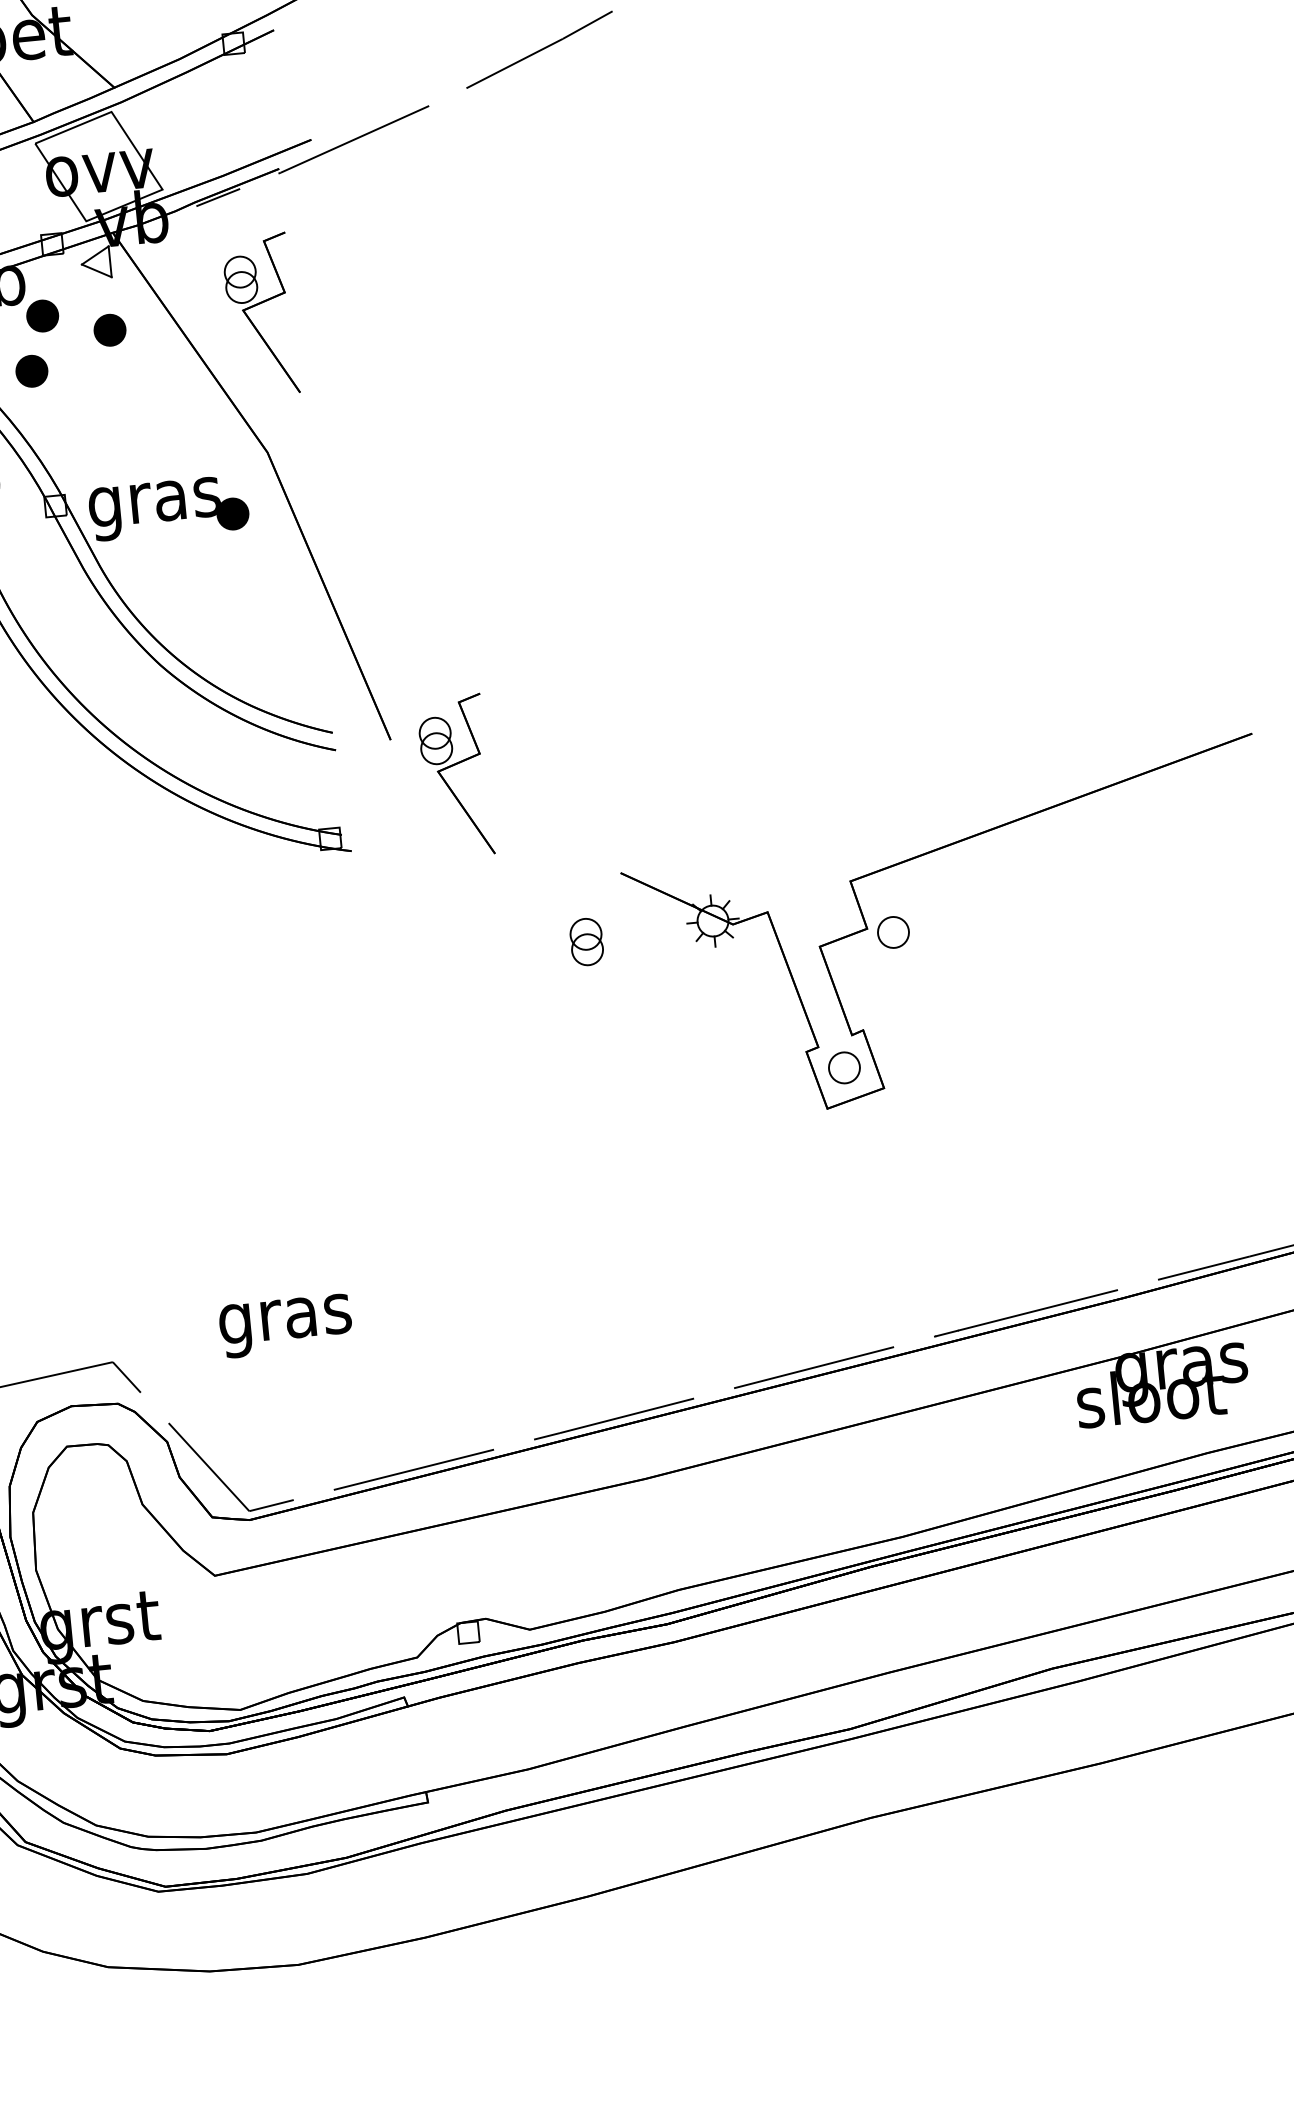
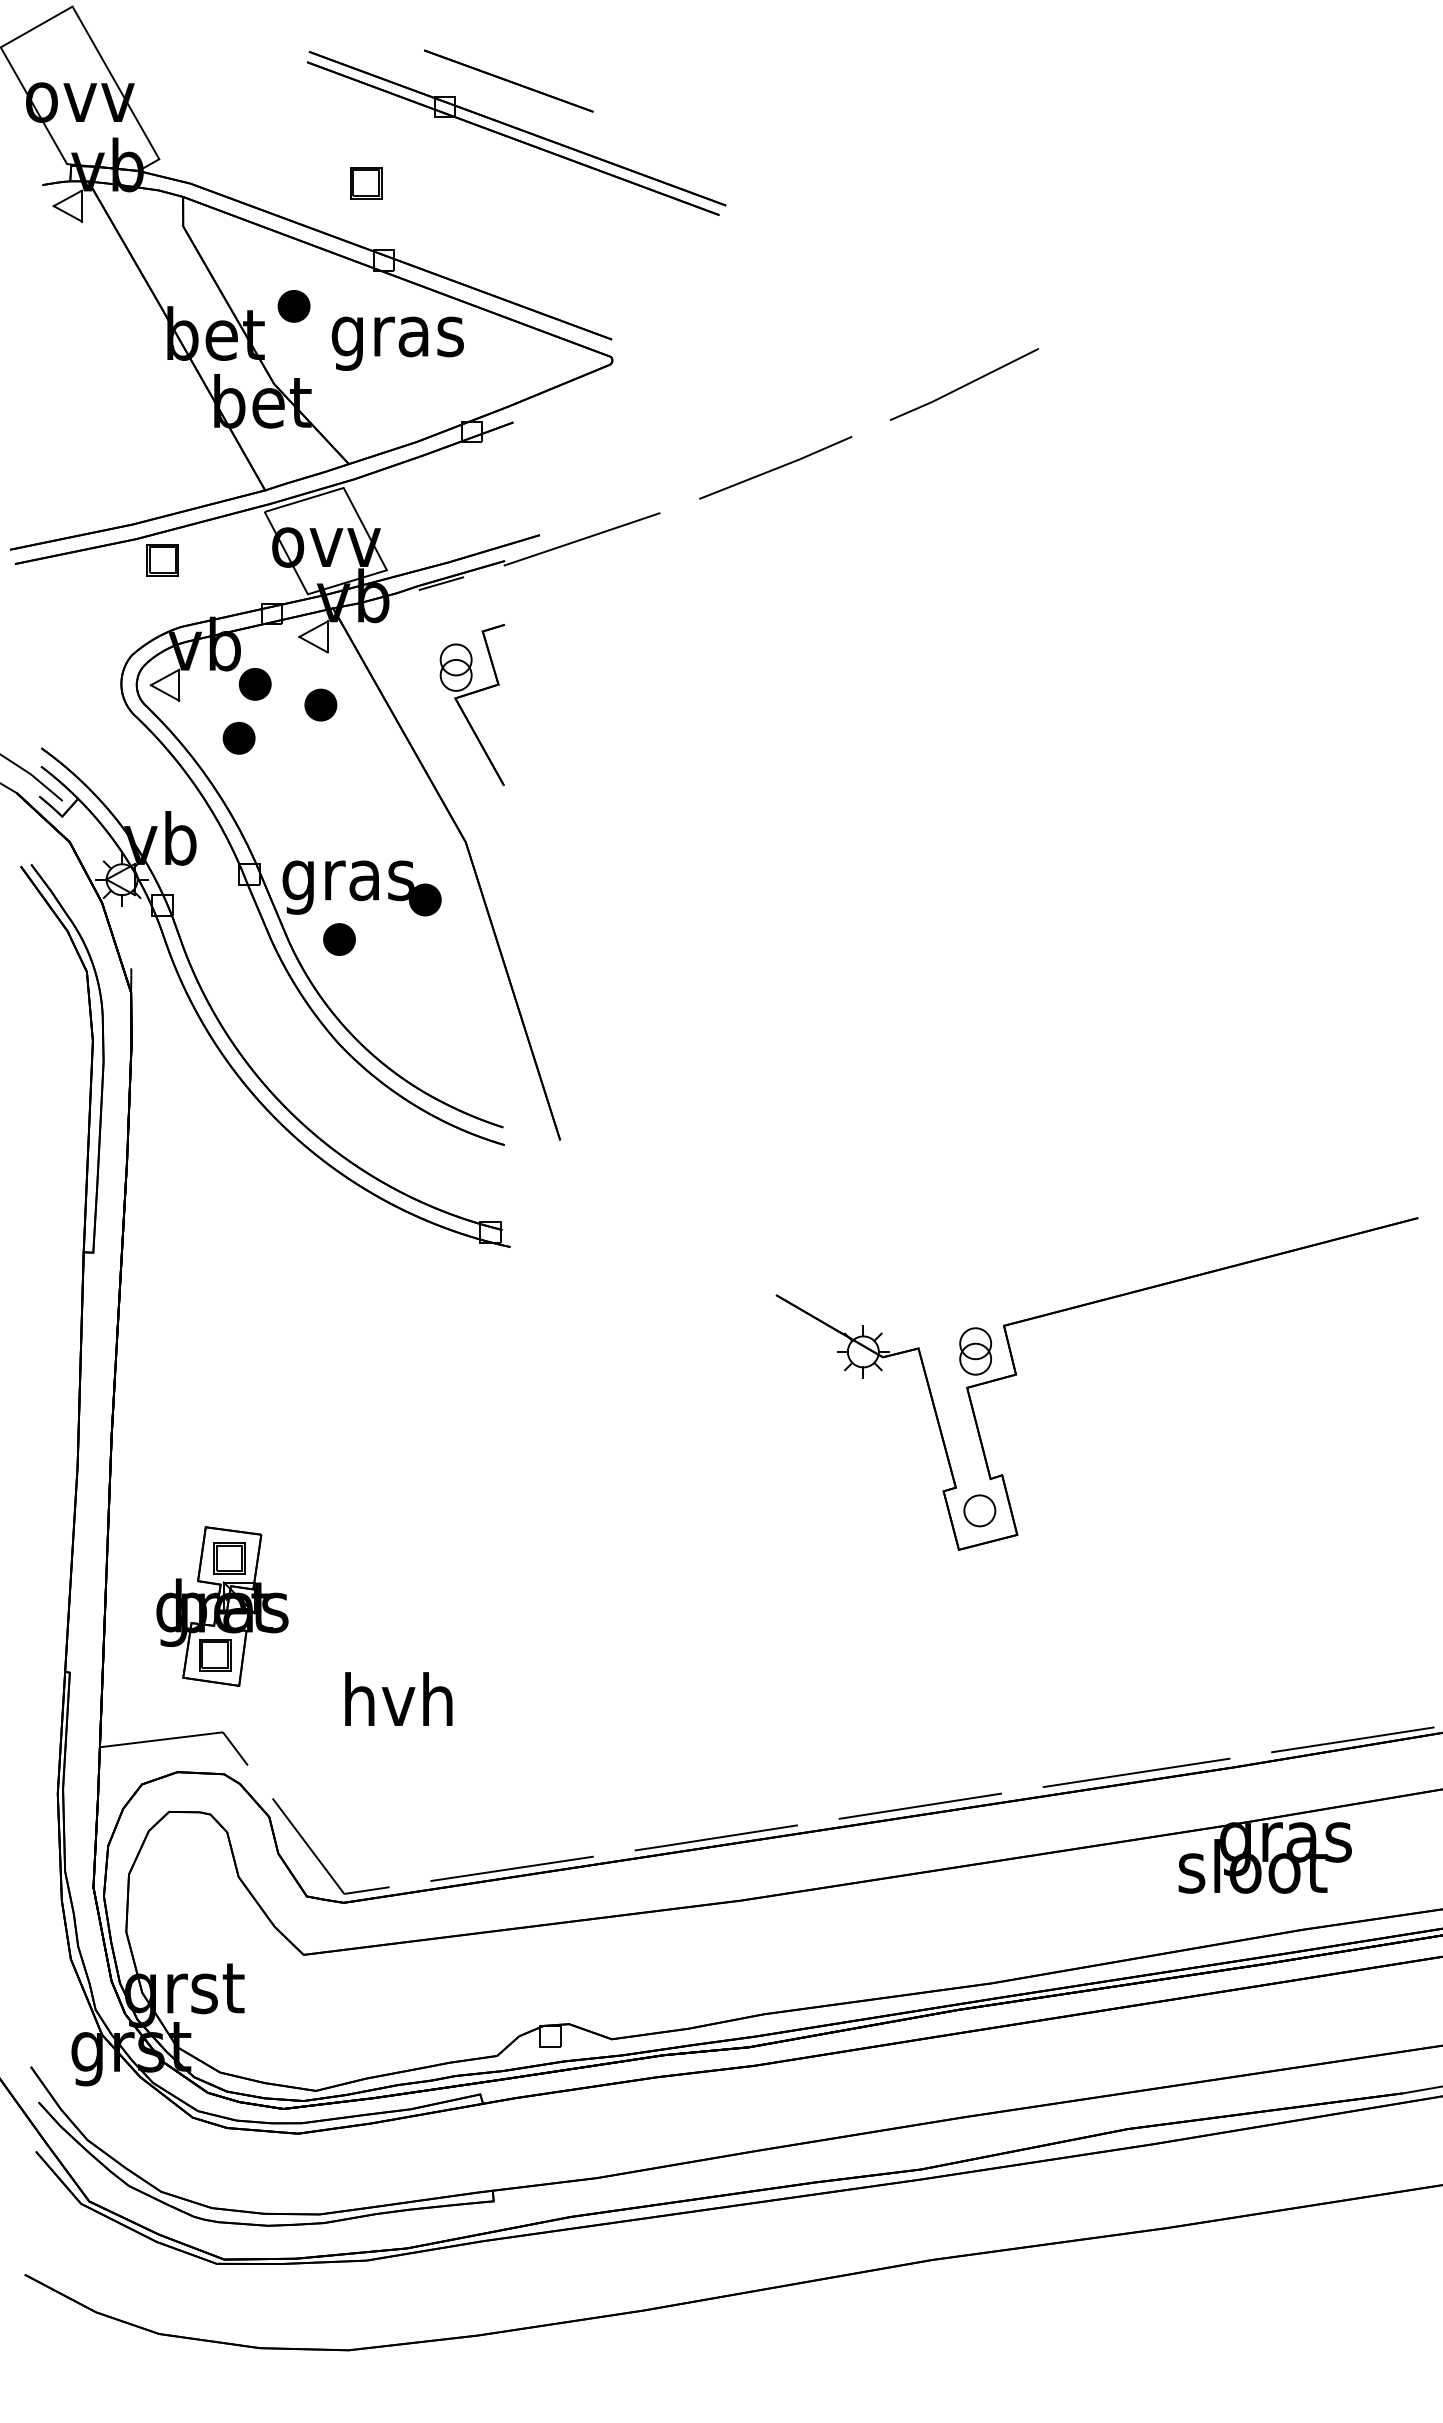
part: (151, 561) -> (339, 939), added
part: (450, 767) -> (617, 1173), removed
part: (893, 932) -> (1041, 1380), removed
part: (586, 942) -> (975, 1351), moved
part: (100, 1236) -> (222, 1606), added
text: (284, 1319) -> (398, 1706), gras -> hvh

